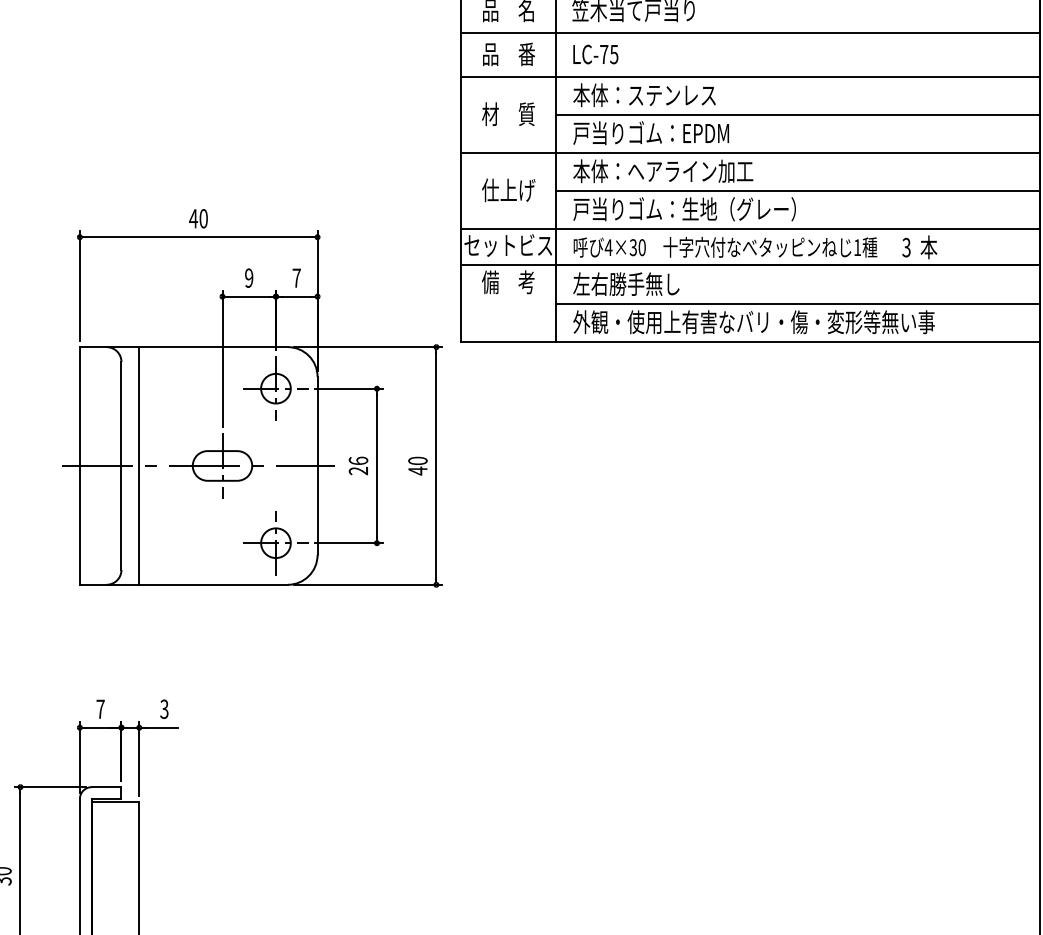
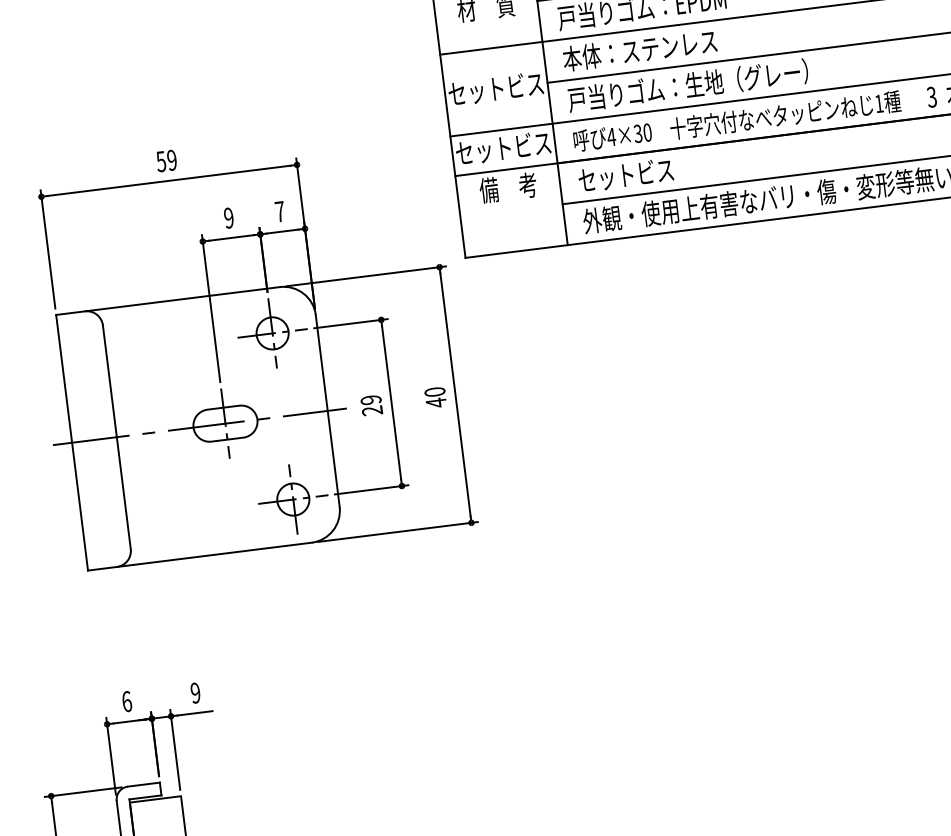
text: (690, 170) -> (689, 43), 本体：ヘアライン加工 -> 本体：ステンレス
text: (508, 190) -> (496, 89), 仕上げ -> セットビス
text: (198, 218) -> (166, 160), 40 -> 59
text: (626, 284) -> (635, 174), 左右勝手無し -> セットビス
text: (358, 460) -> (371, 399), 26 -> 29
line: (139, 465) -> (136, 434), removed
text: (164, 708) -> (195, 692), 3 -> 9
text: (100, 709) -> (126, 701), 7 -> 6

